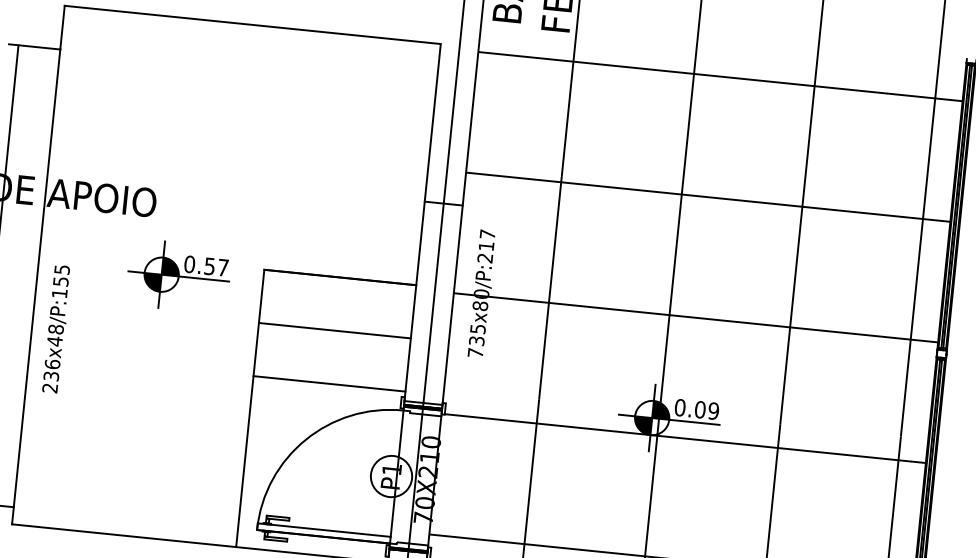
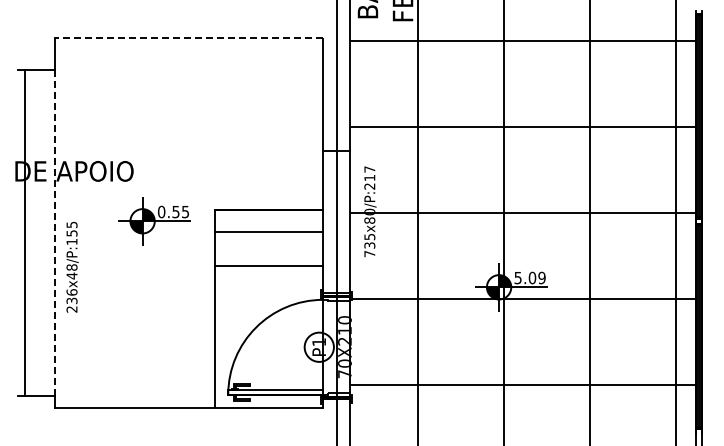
line: (252, 24) -> (188, 38), solid -> dashed
text: (223, 268) -> (185, 212), 0.57 -> 0.55
line: (36, 279) -> (54, 233), solid -> dashed
line: (334, 330) -> (268, 232), moved
line: (328, 384) -> (268, 266), moved
text: (679, 406) -> (517, 277), 0.09 -> 5.09

